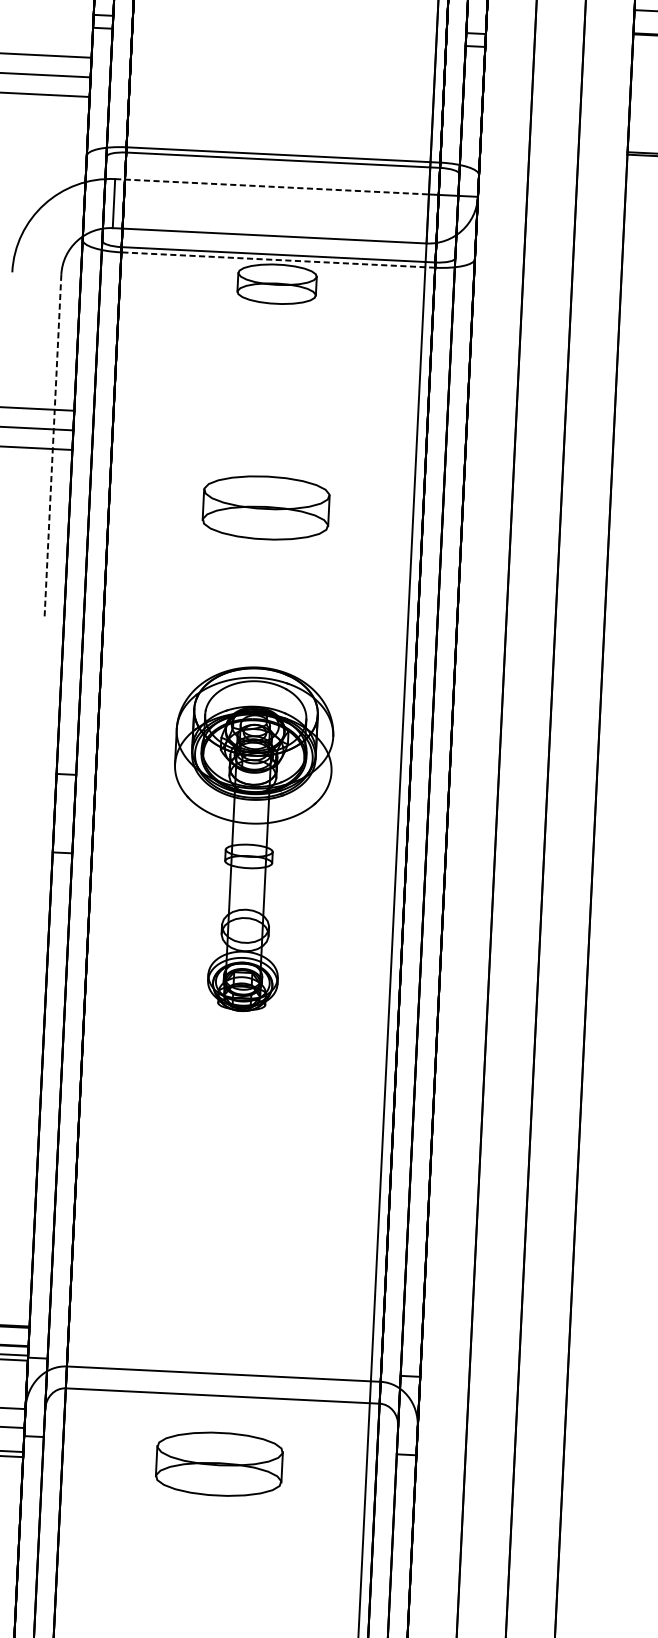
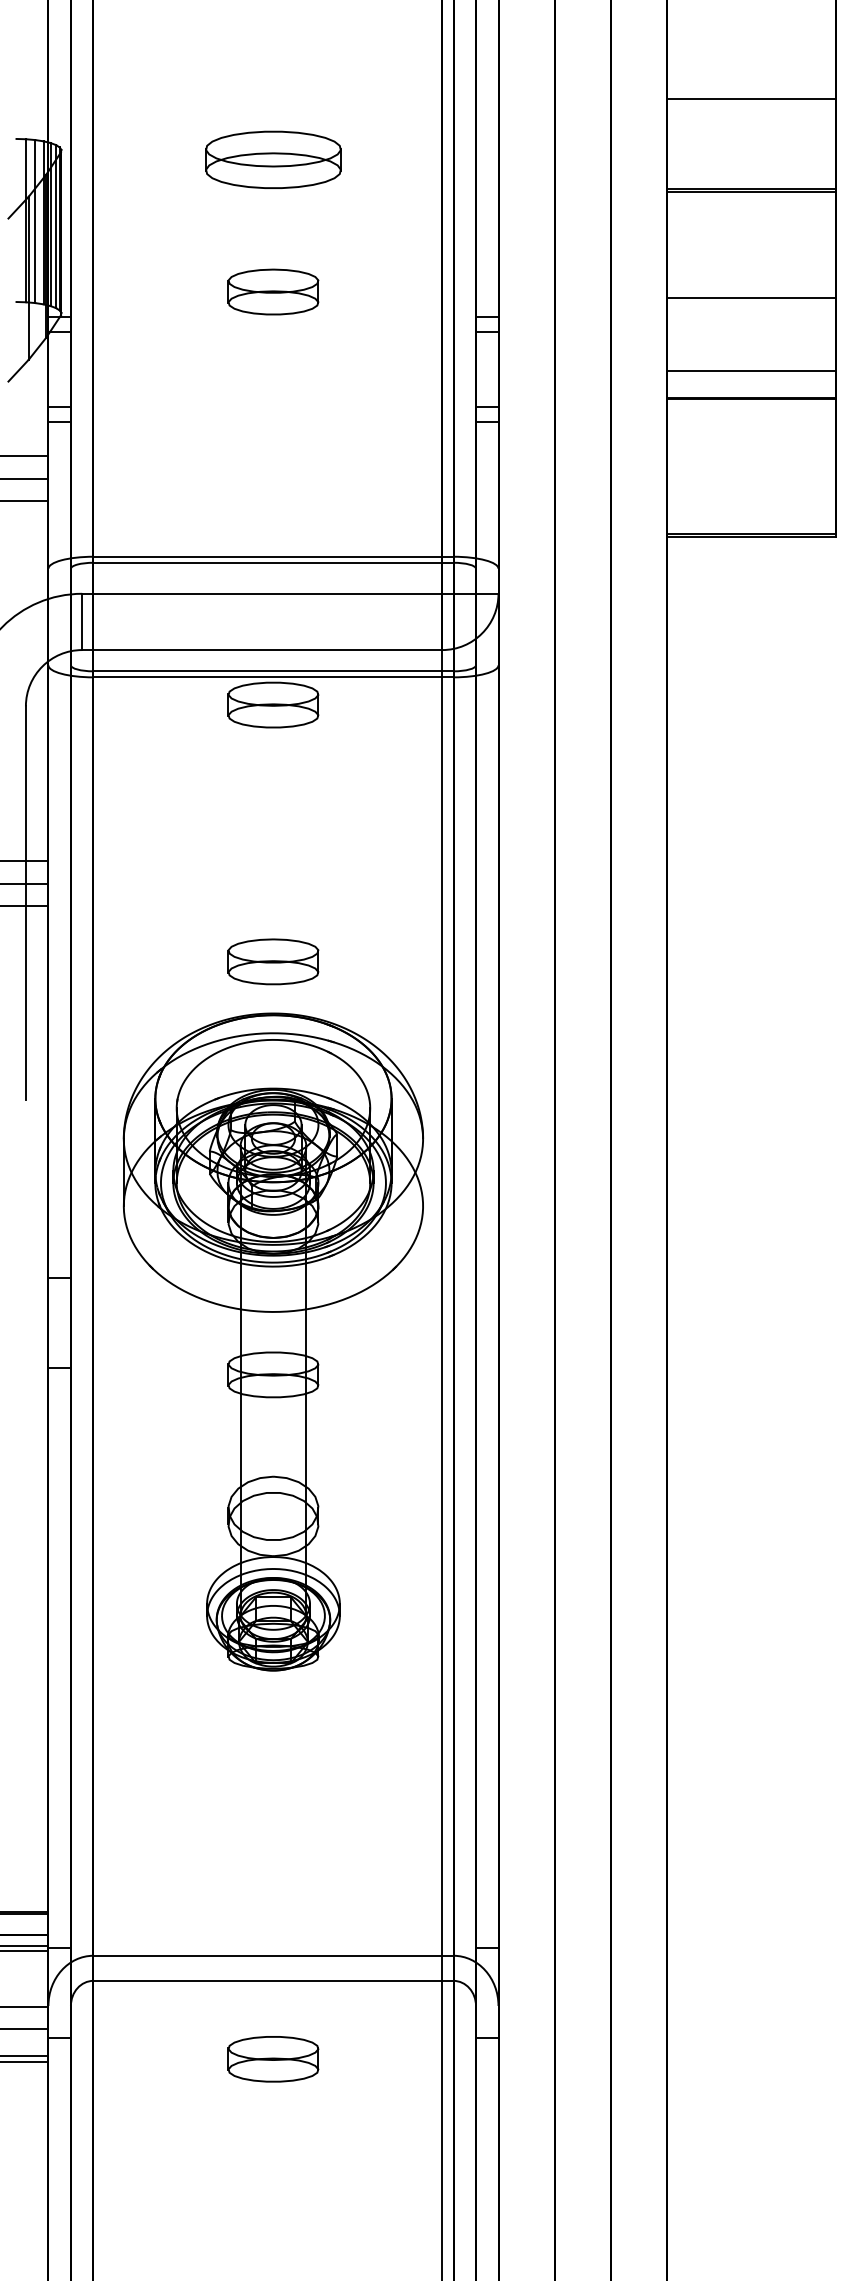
line: (272, 186) -> (262, 593), dashed -> solid
line: (277, 260) -> (272, 677), dashed -> solid
line: (52, 446) -> (25, 903), dashed -> solid
part: (266, 507) -> (273, 961), size x0.62
part: (249, 838) -> (272, 1341), size x1.67
part: (219, 1464) -> (273, 2059), size x0.62

